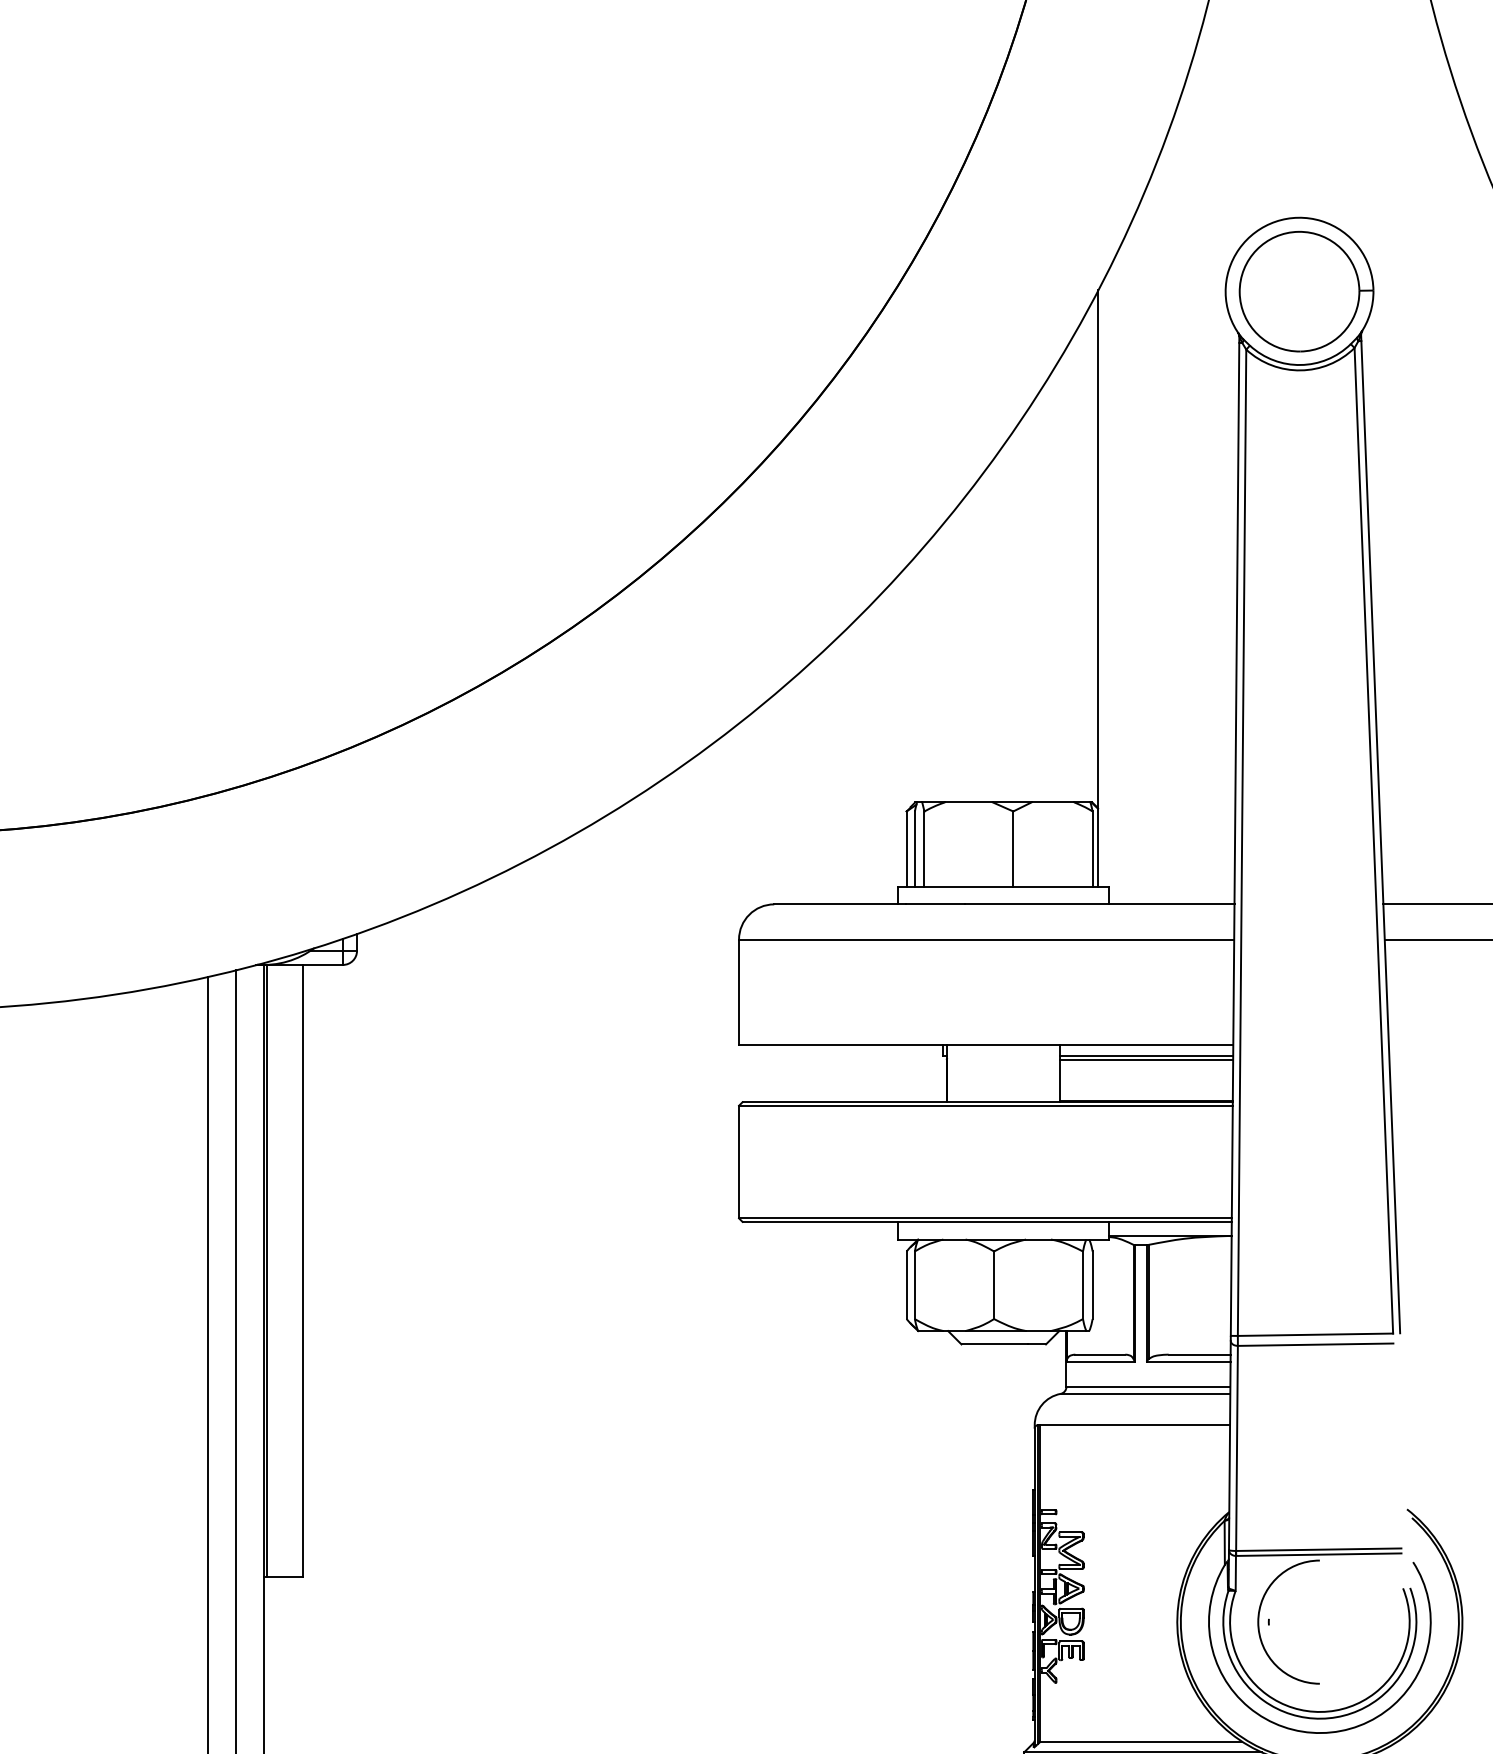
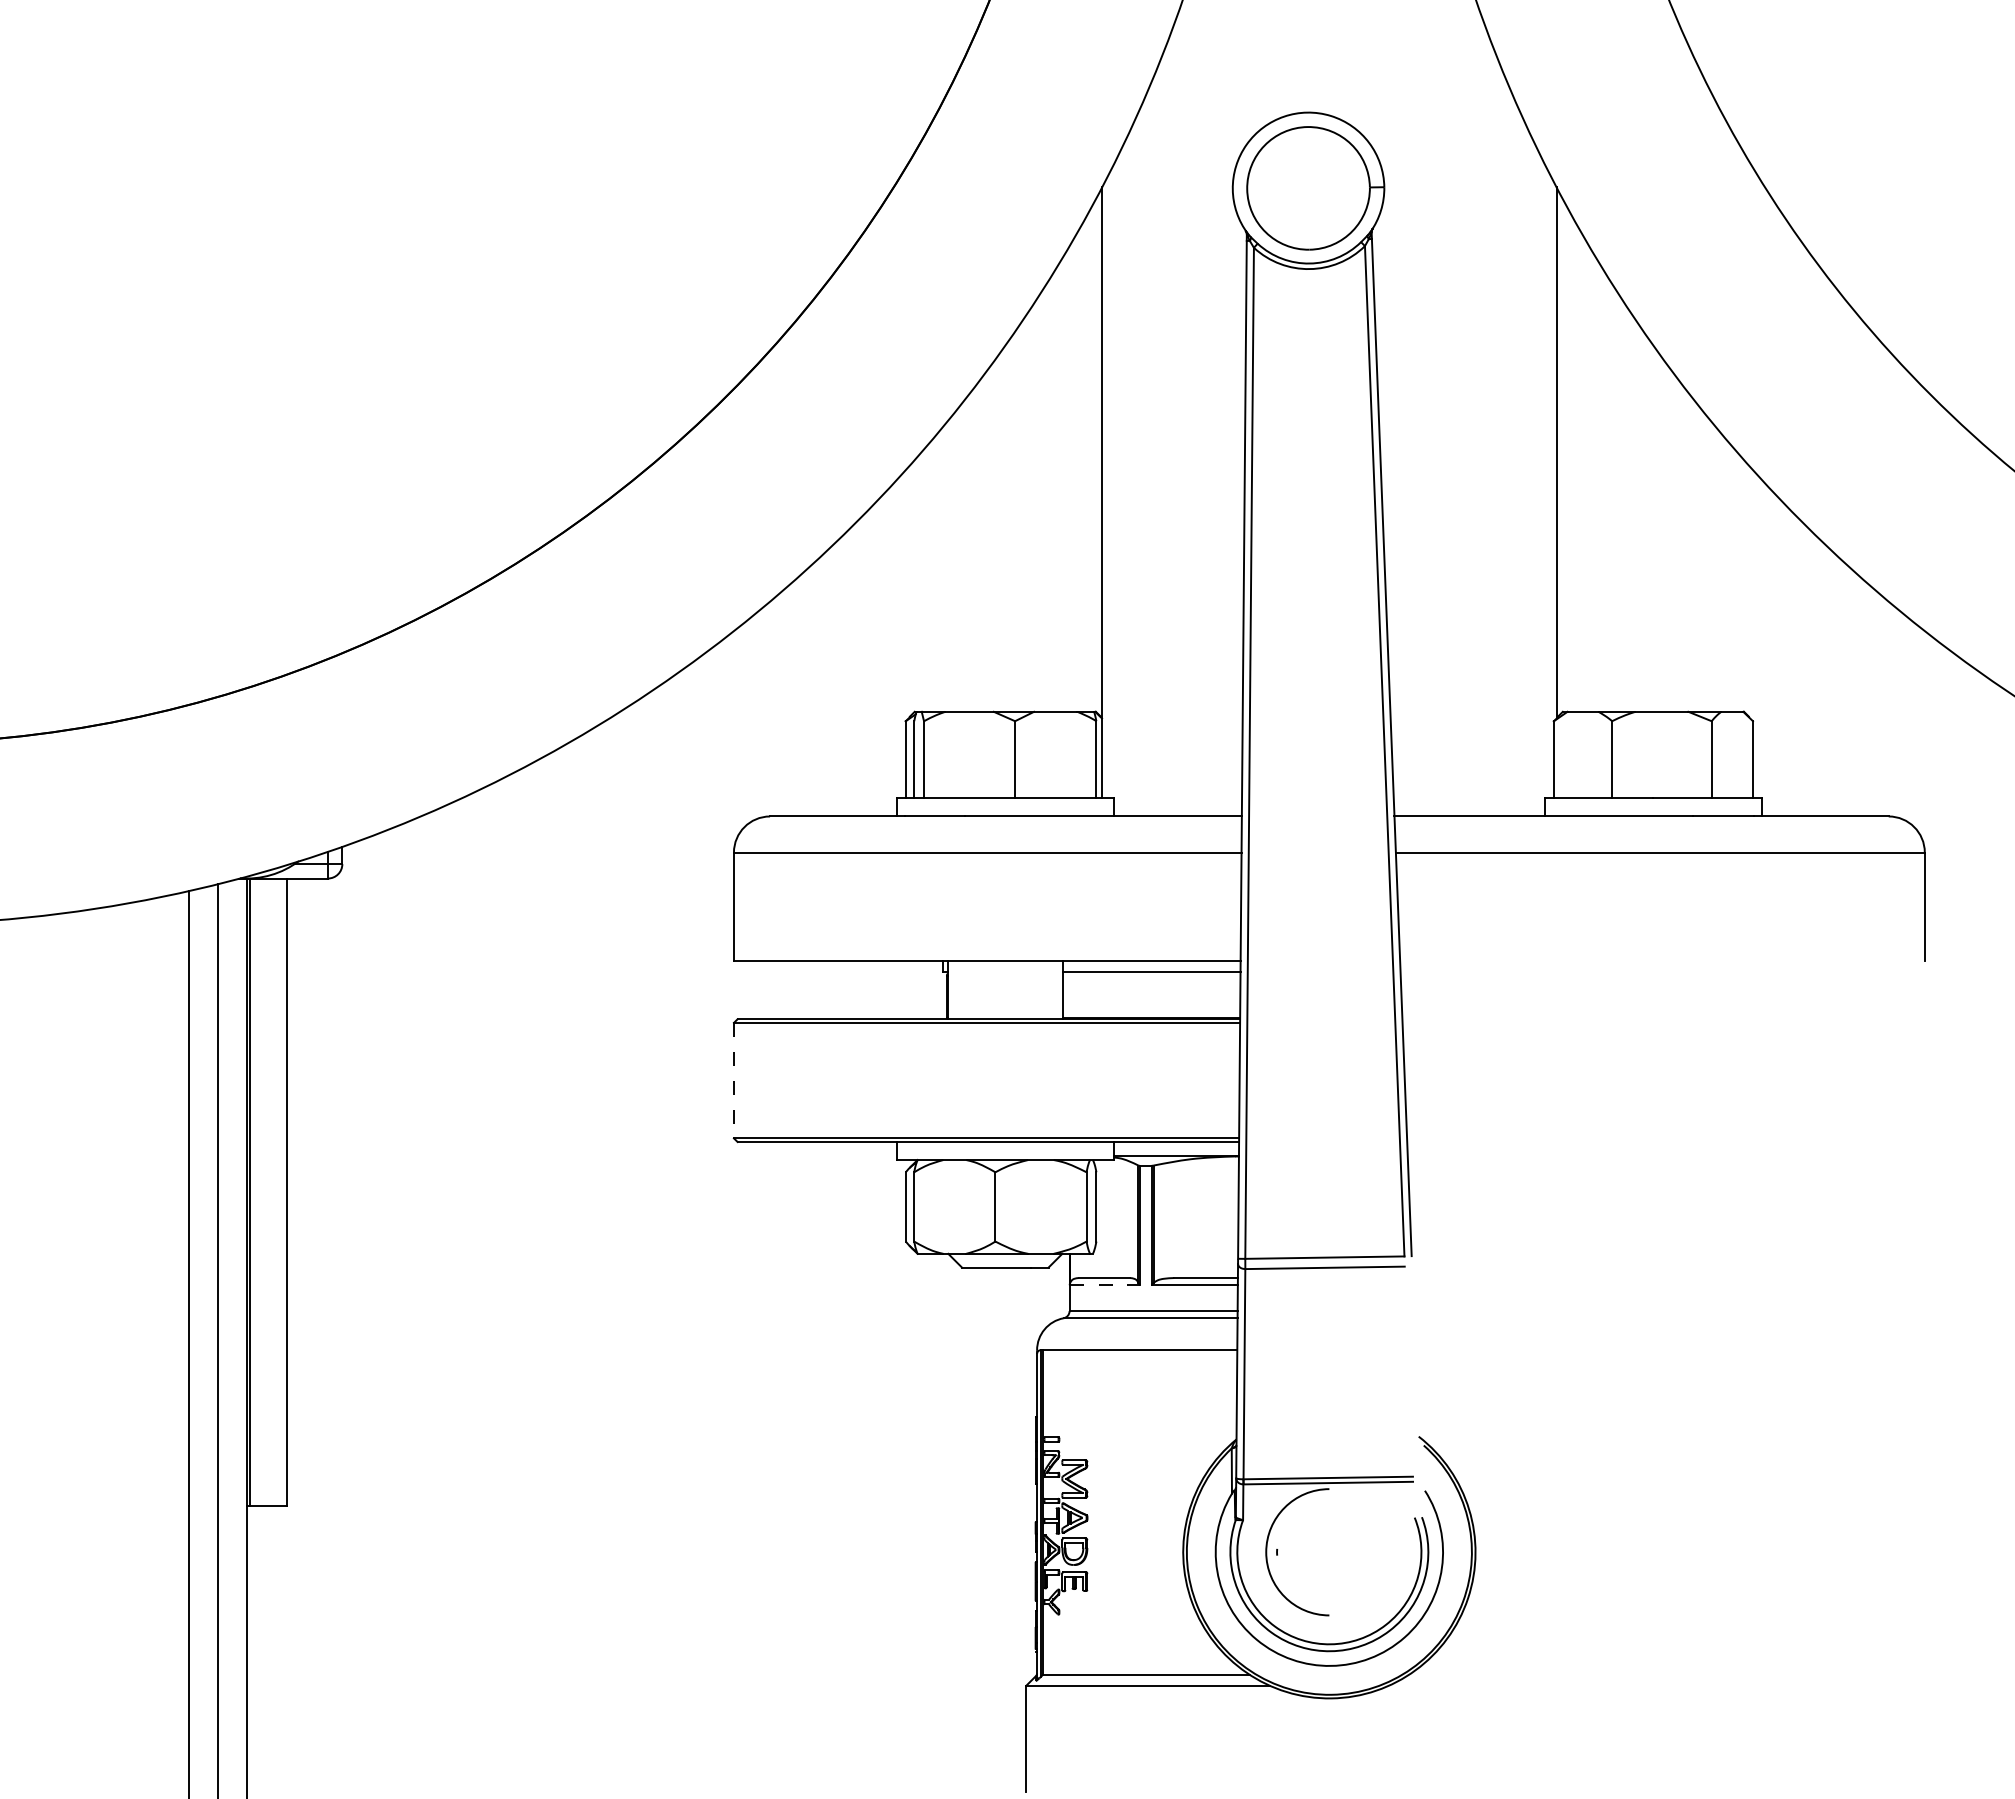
line: (1146, 1059) -> (1151, 975), removed
line: (738, 1161) -> (733, 1080), solid -> dashed
line: (1101, 1361) -> (1105, 1285), solid -> dashed

